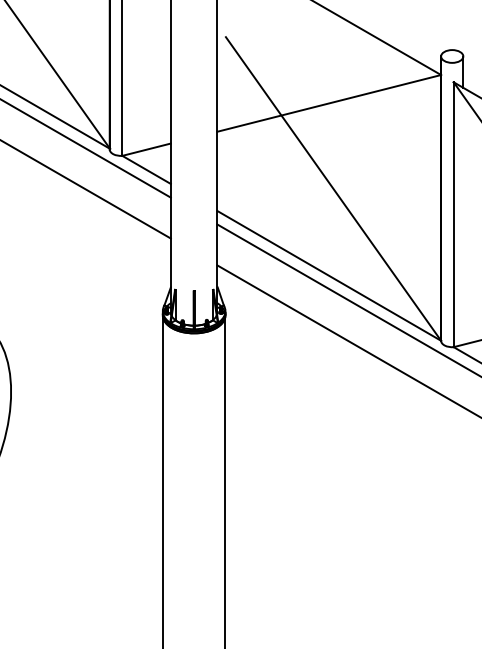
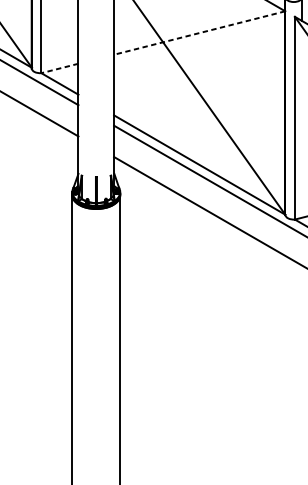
line: (328, 103) -> (199, 33), solid -> dashed
line: (146, 149) -> (59, 68), solid -> dashed

